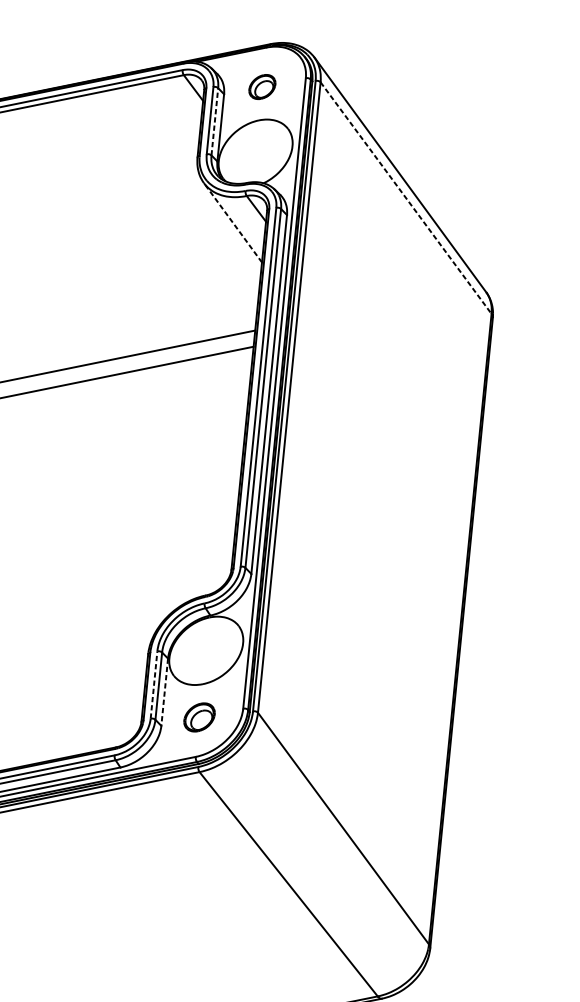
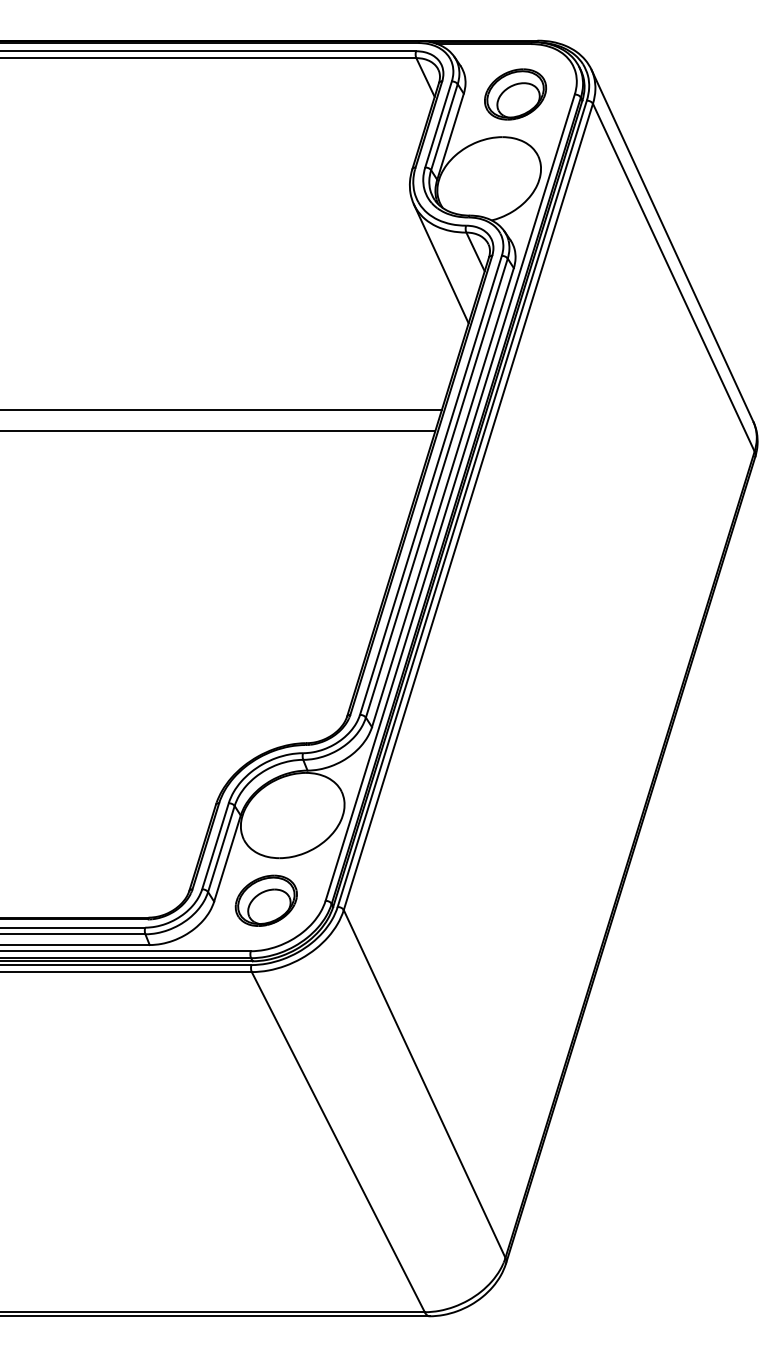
part: (262, 87) -> (515, 94), size x1.67
line: (214, 121) -> (444, 126), dashed -> solid
line: (405, 198) -> (673, 277), dashed -> solid
line: (233, 222) -> (441, 263), dashed -> solid
line: (153, 684) -> (215, 845), dashed -> solid
line: (164, 692) -> (227, 859), dashed -> solid
part: (198, 717) -> (265, 900), size x1.43

